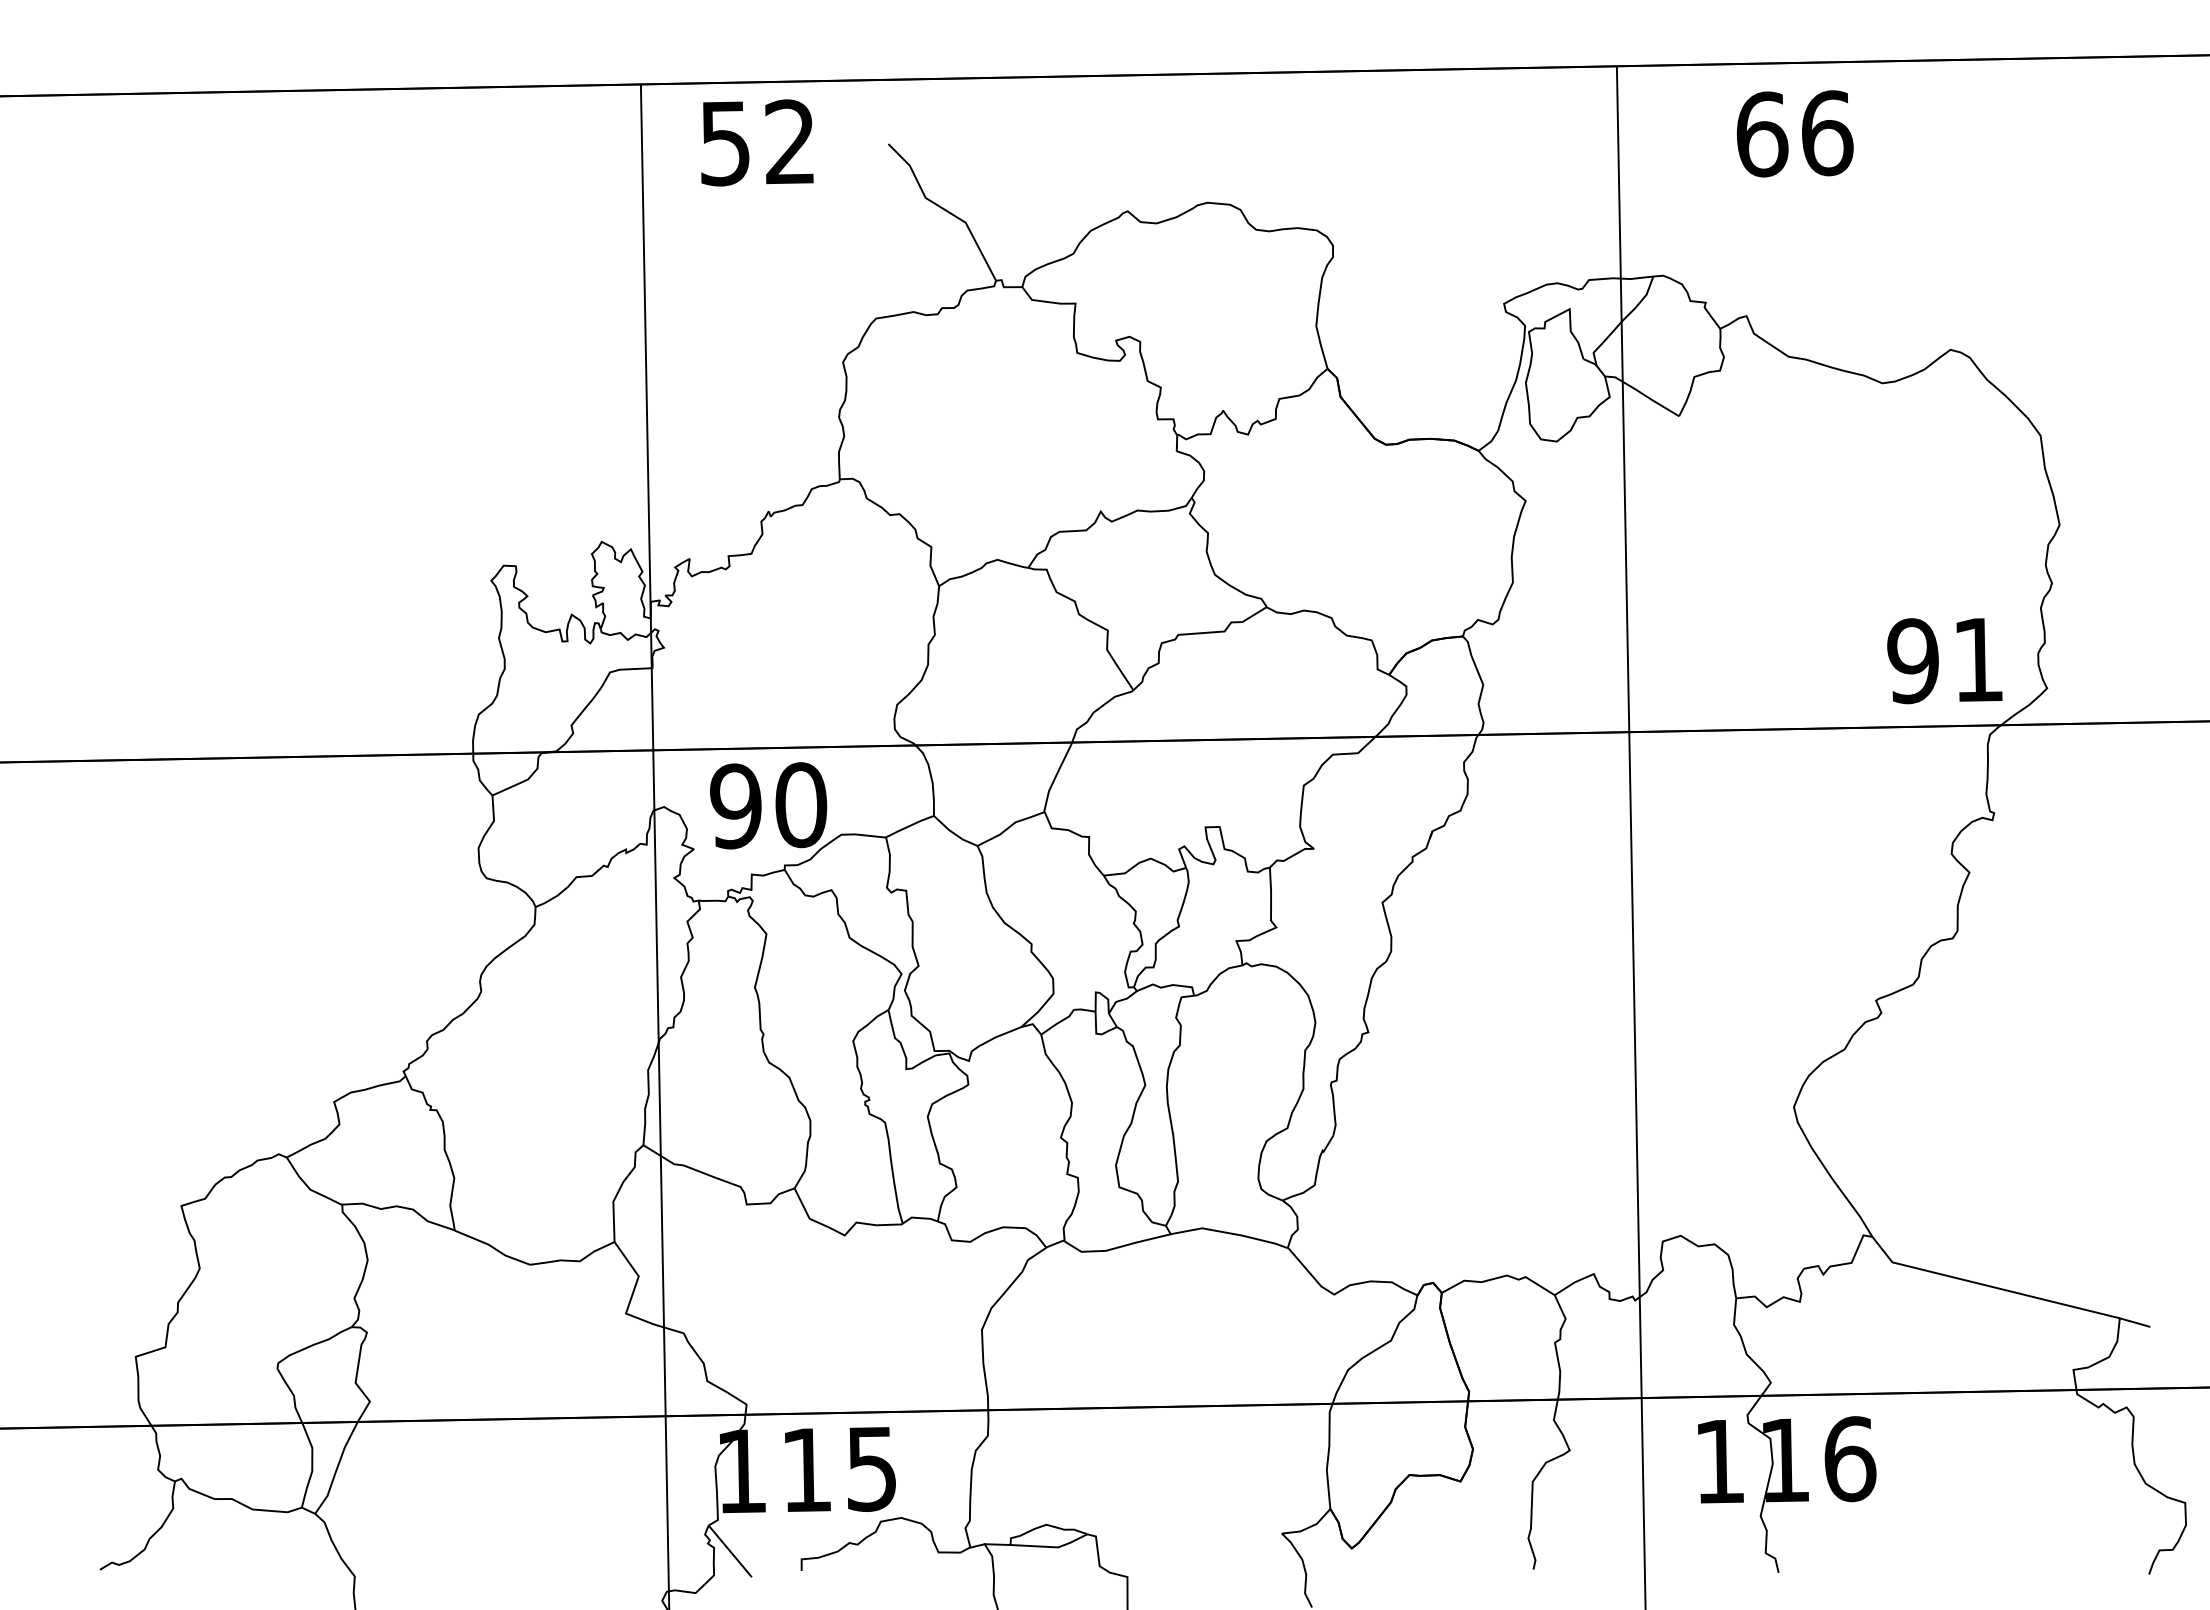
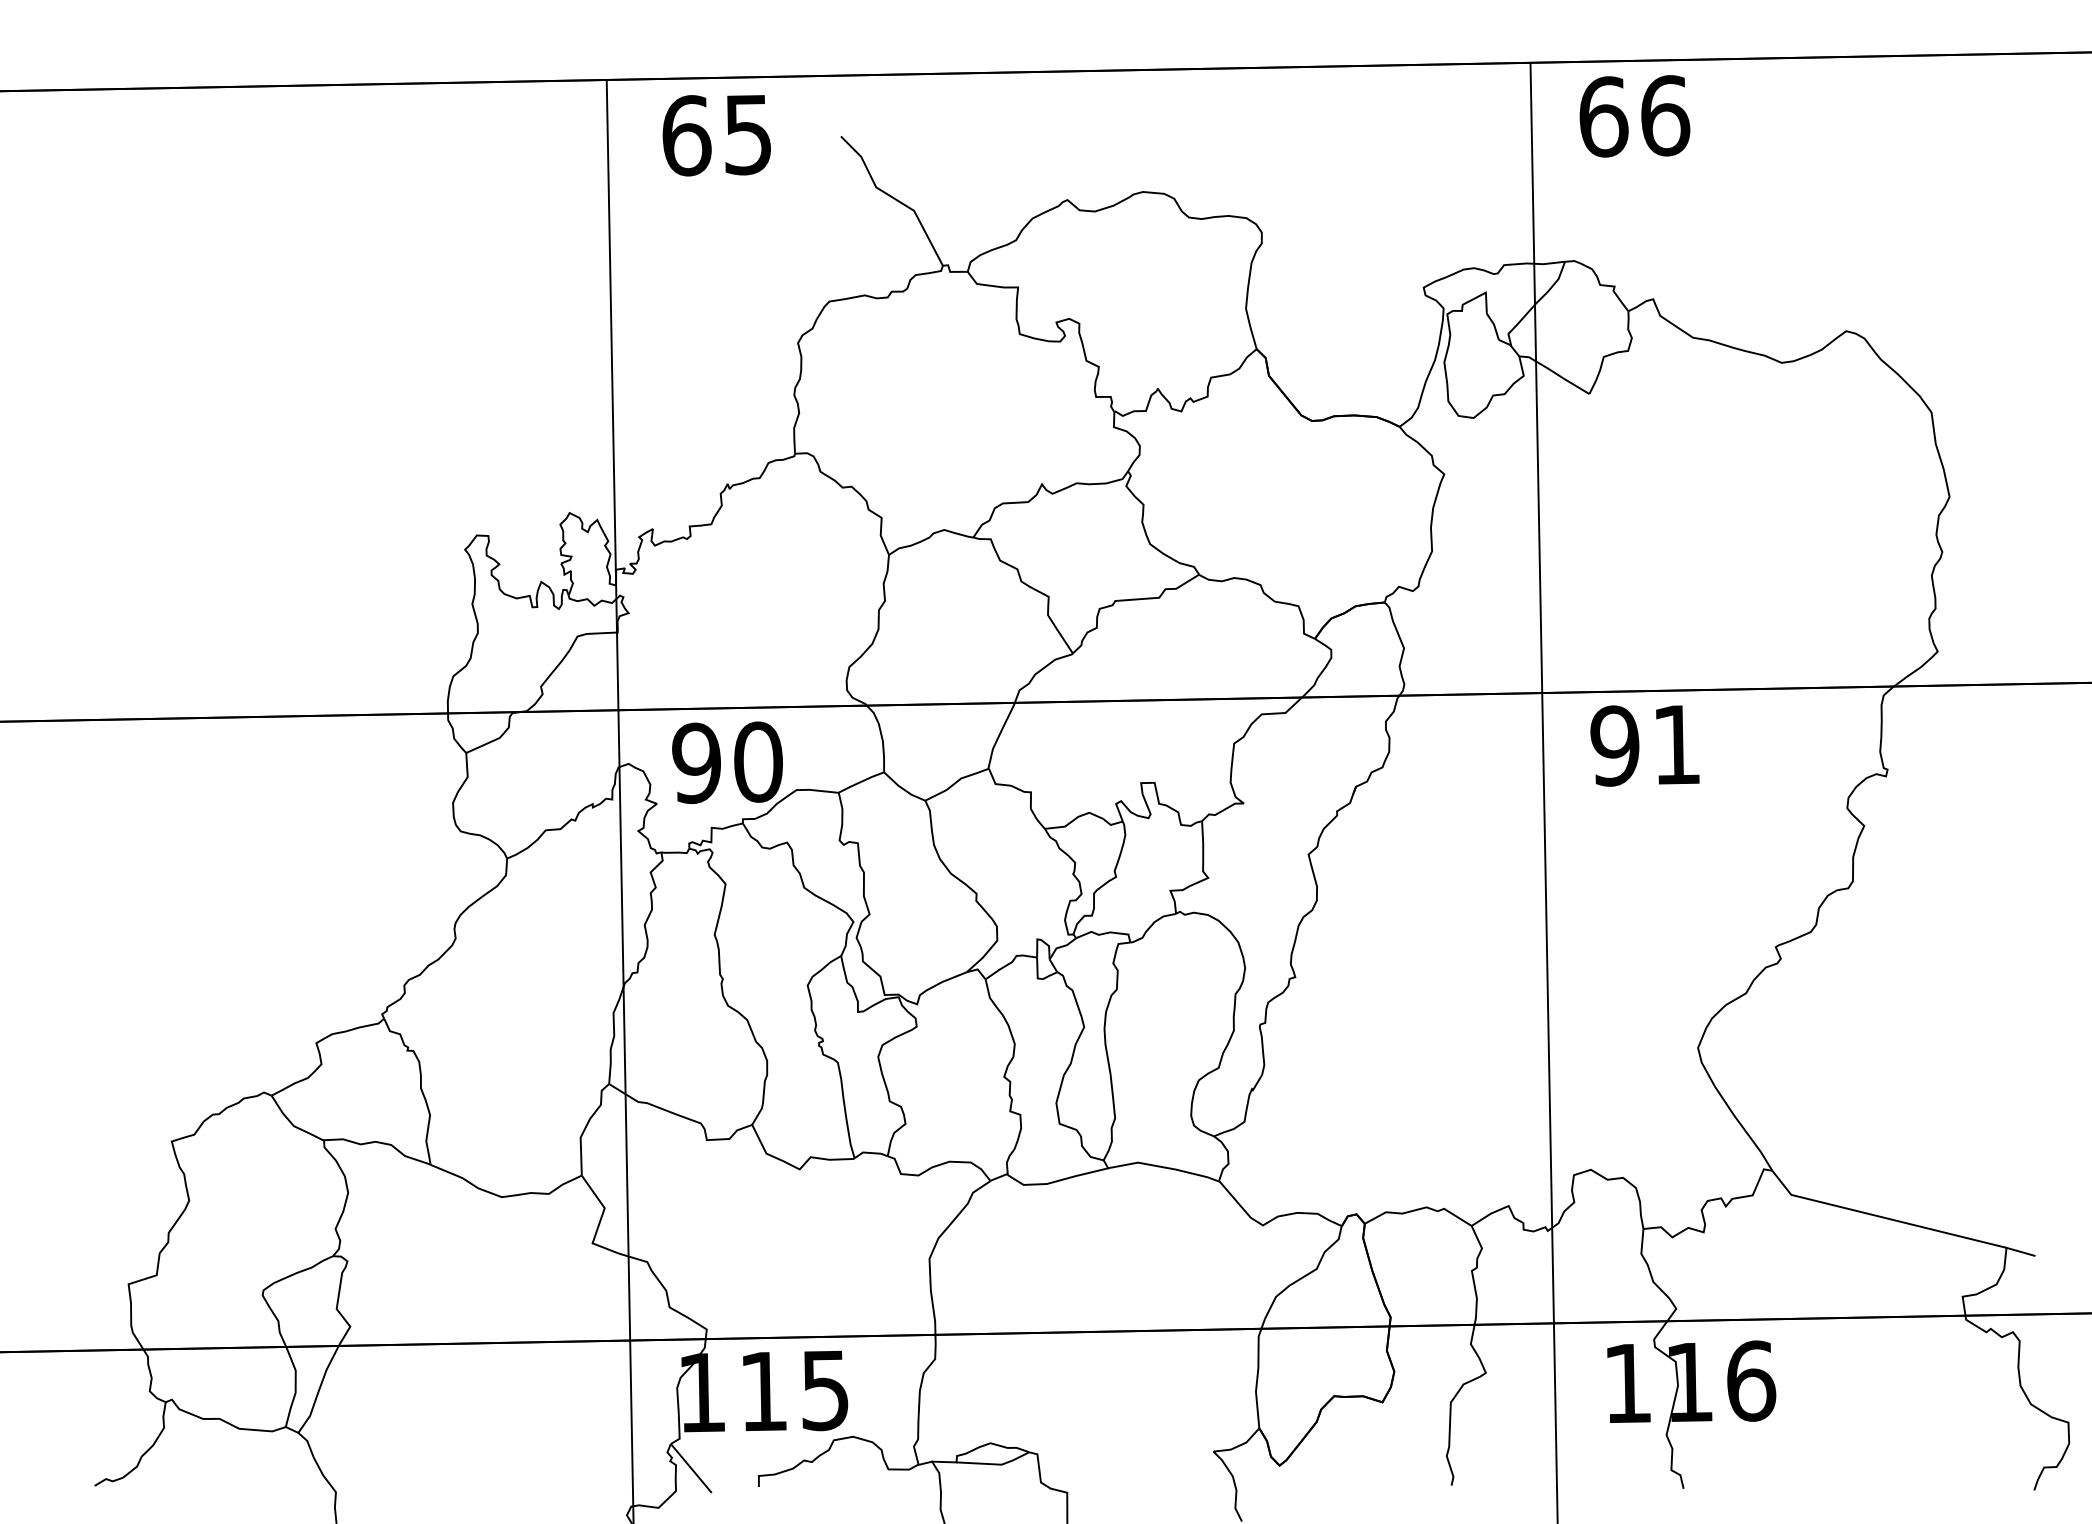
text: (1795, 133) -> (1635, 116), moved
text: (757, 142) -> (717, 134), 52 -> 65
text: (1944, 661) -> (1644, 746), moved

